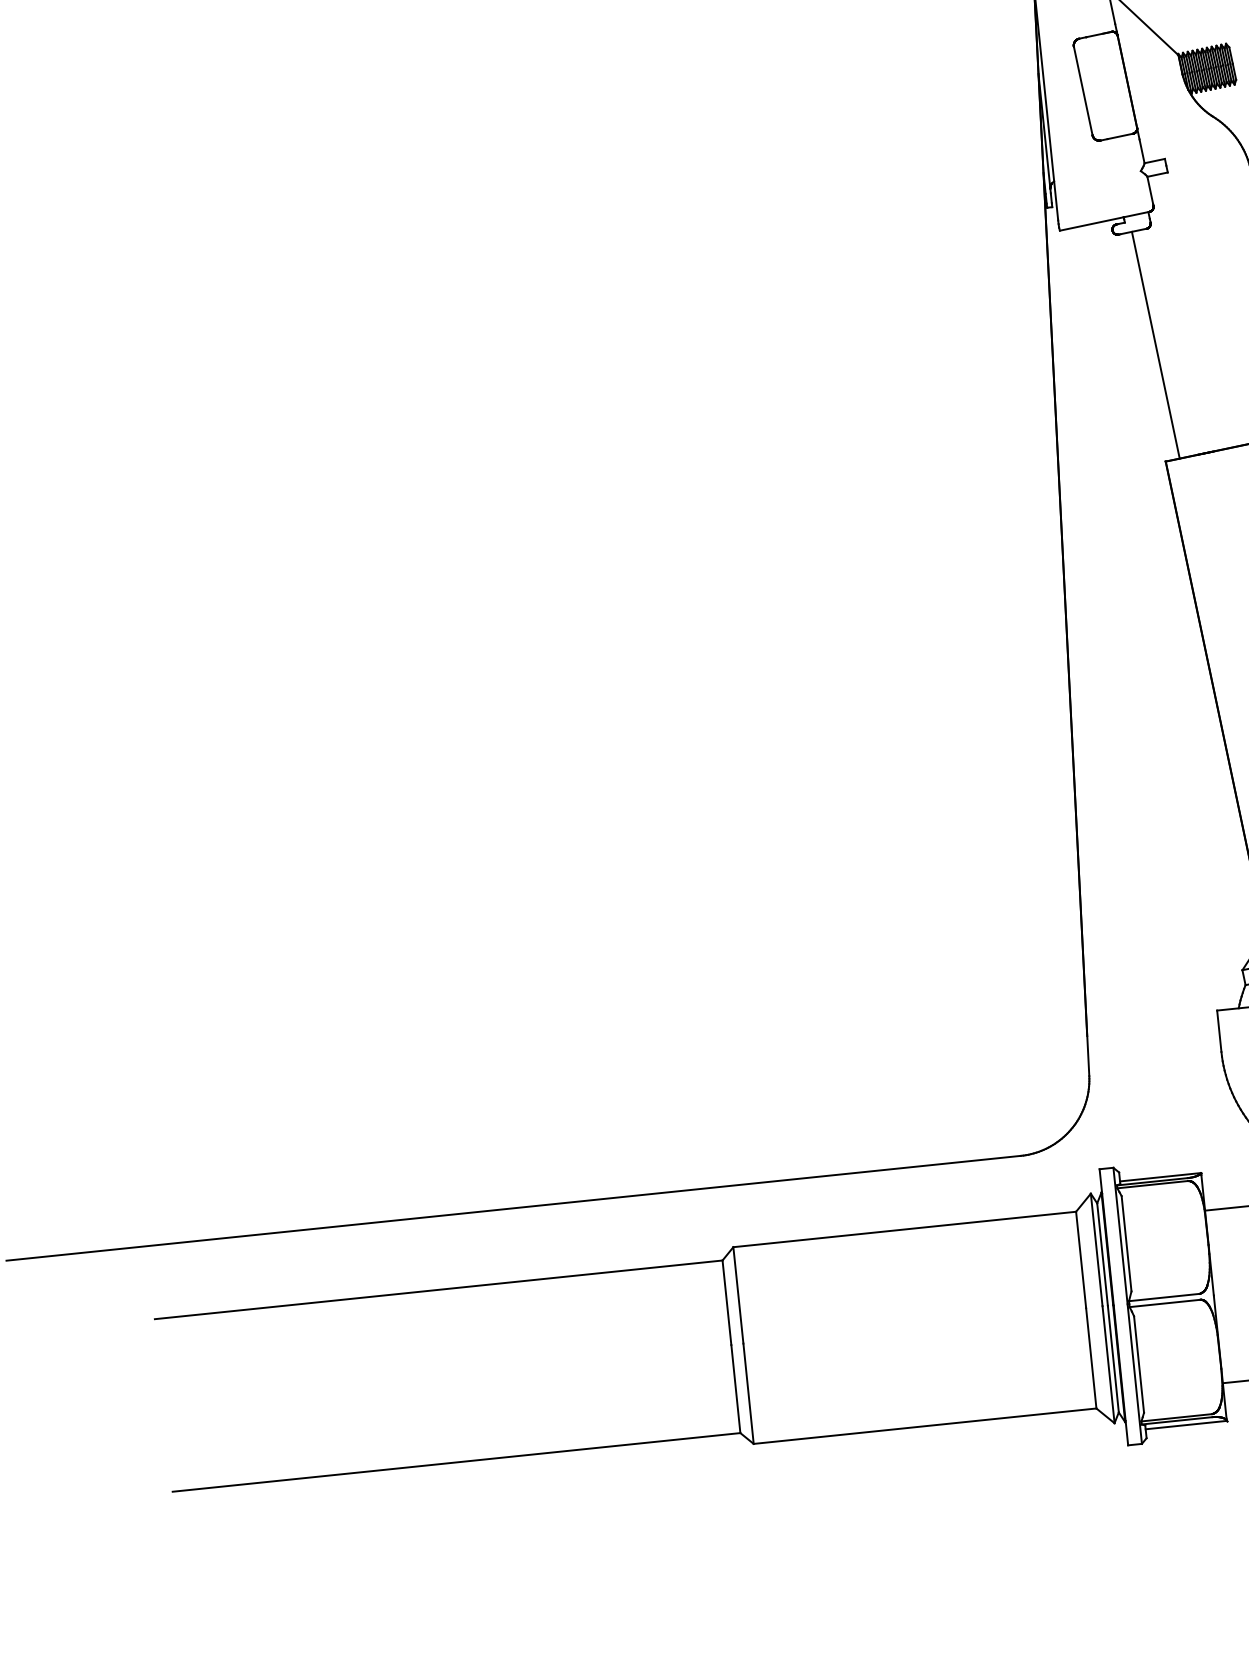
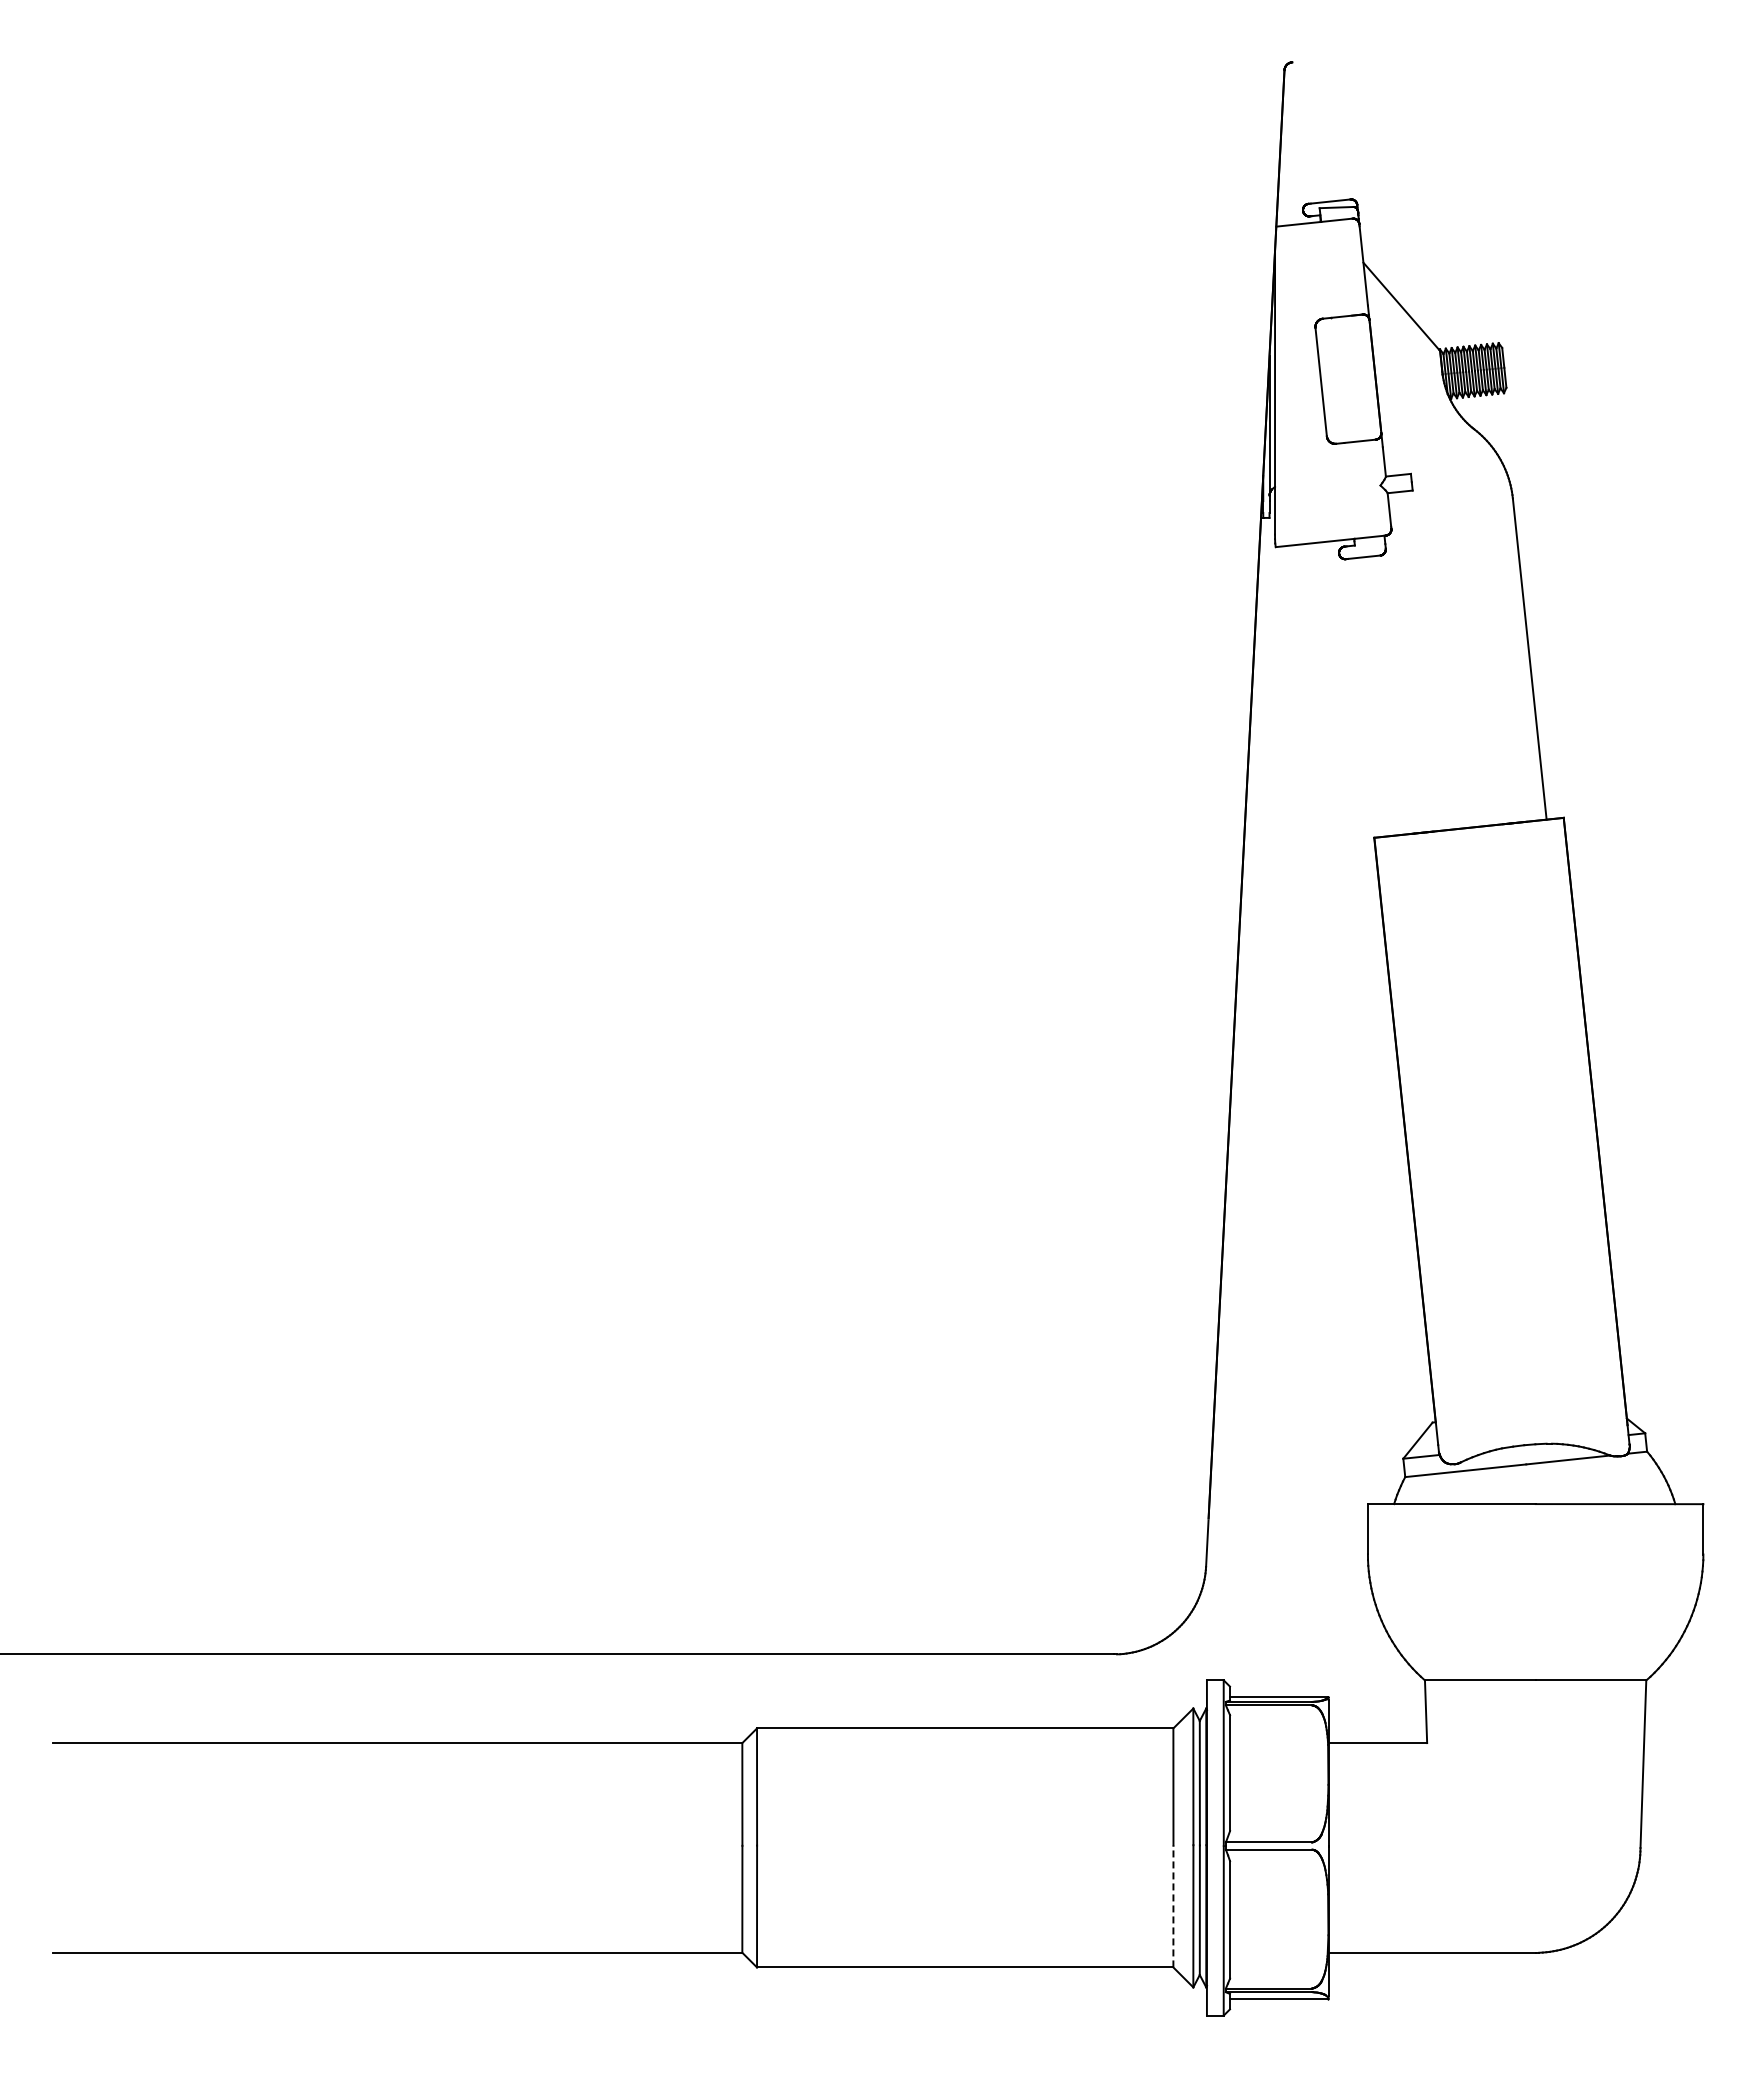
line: (1155, 345) -> (1376, 696), removed
line: (1091, 1358) -> (1173, 1906), solid -> dashed

